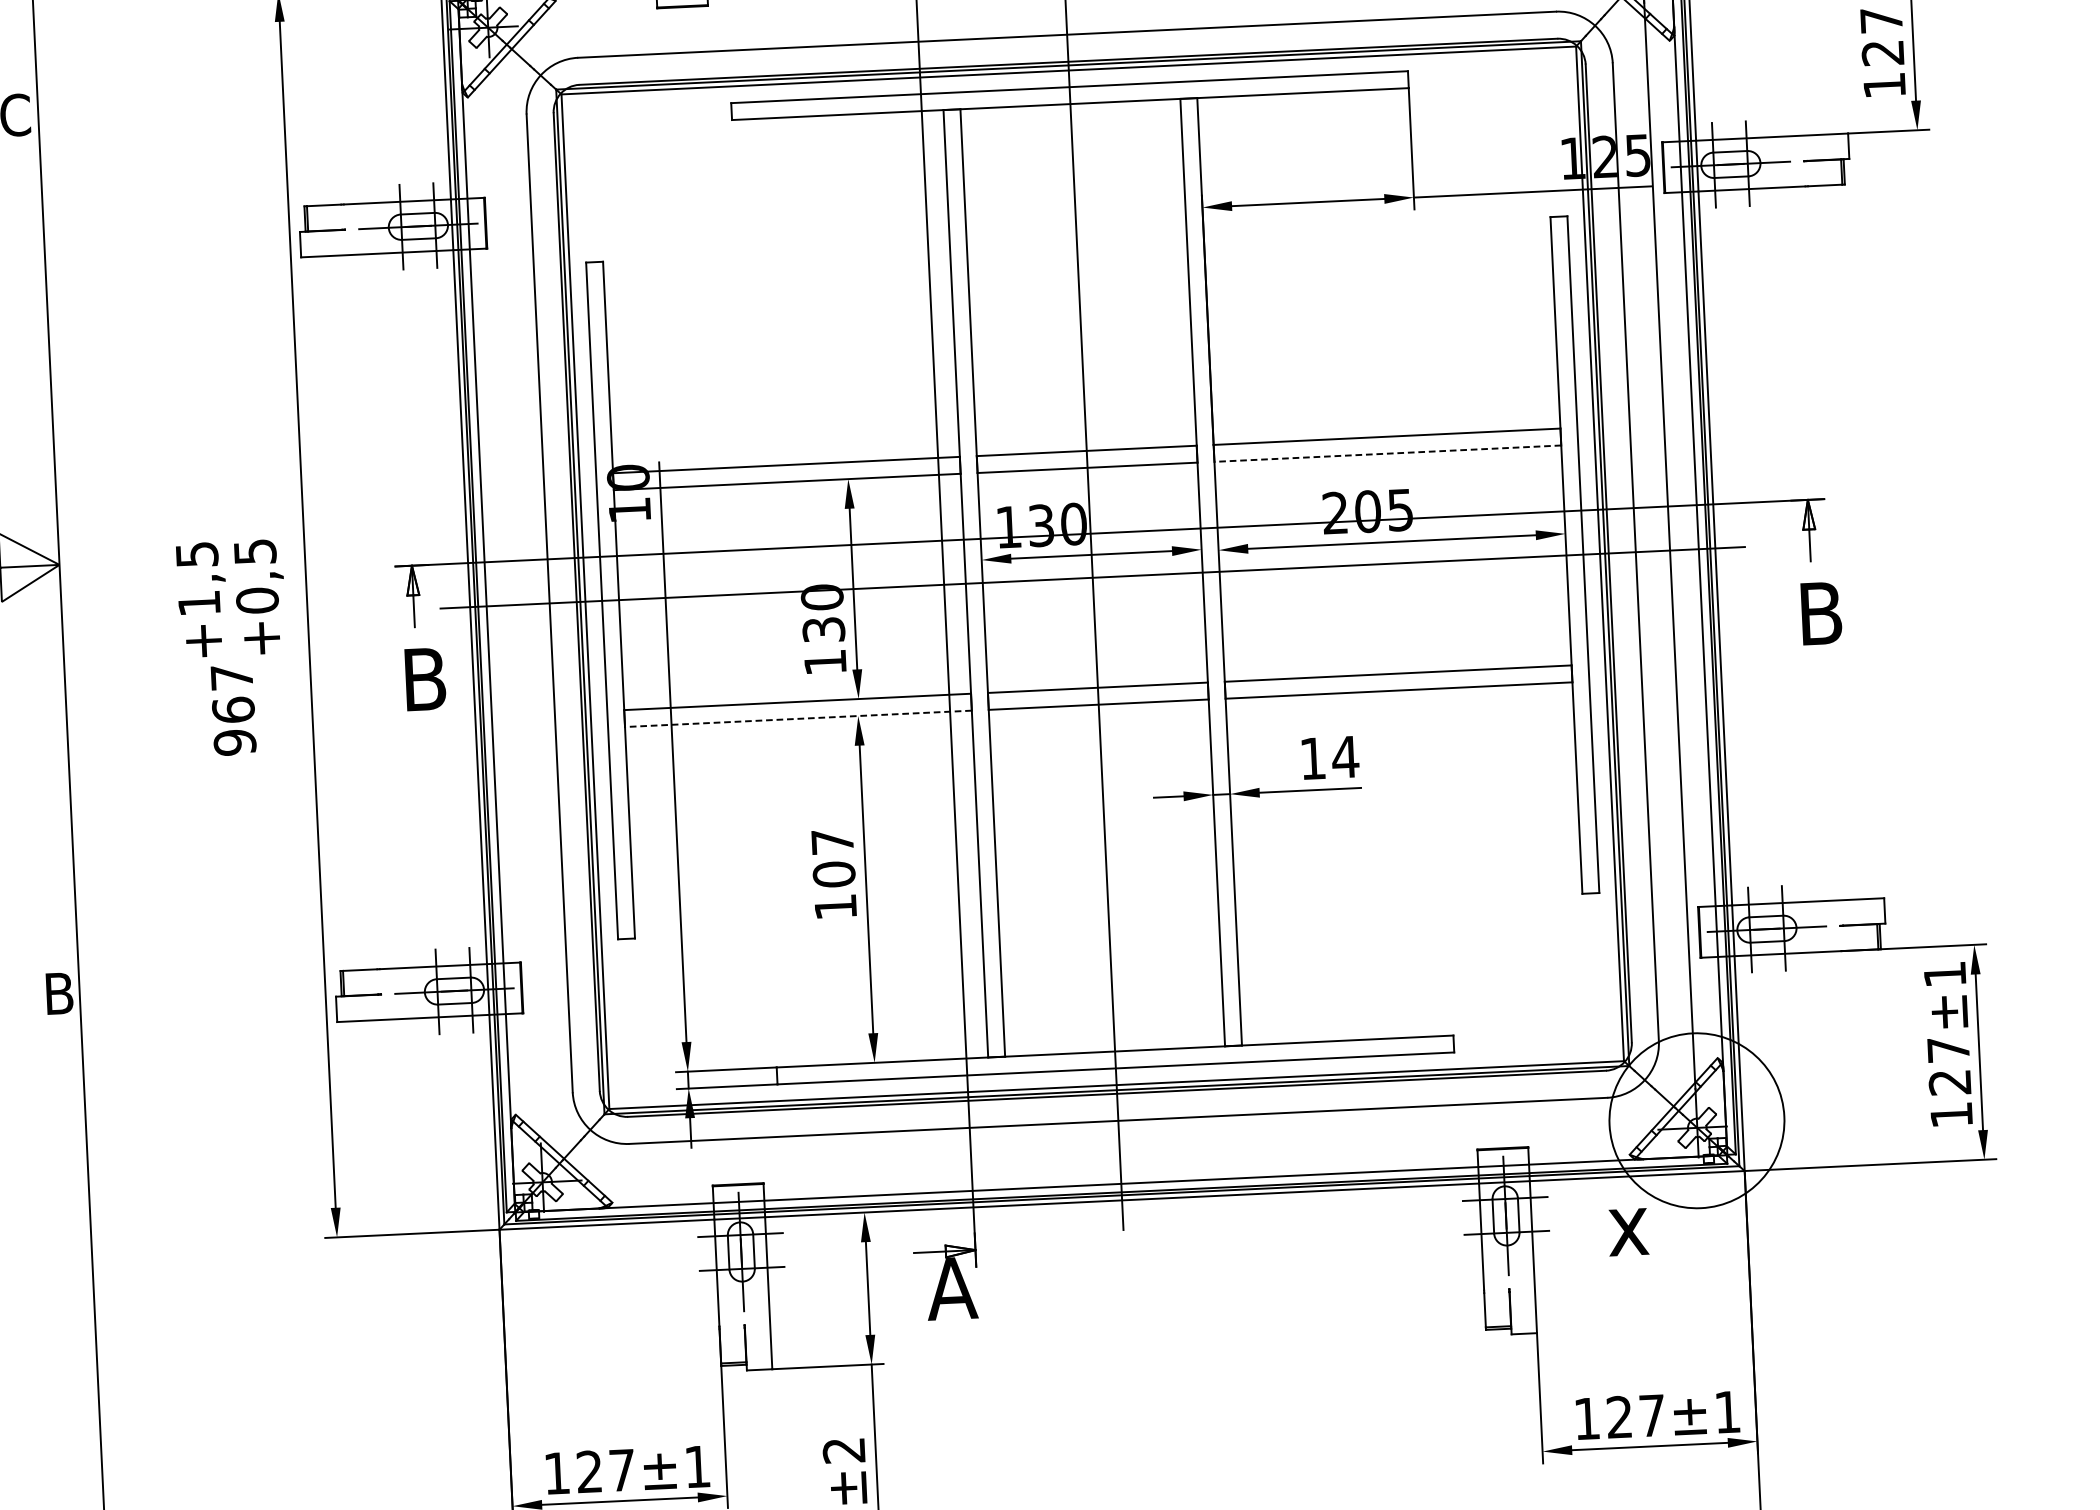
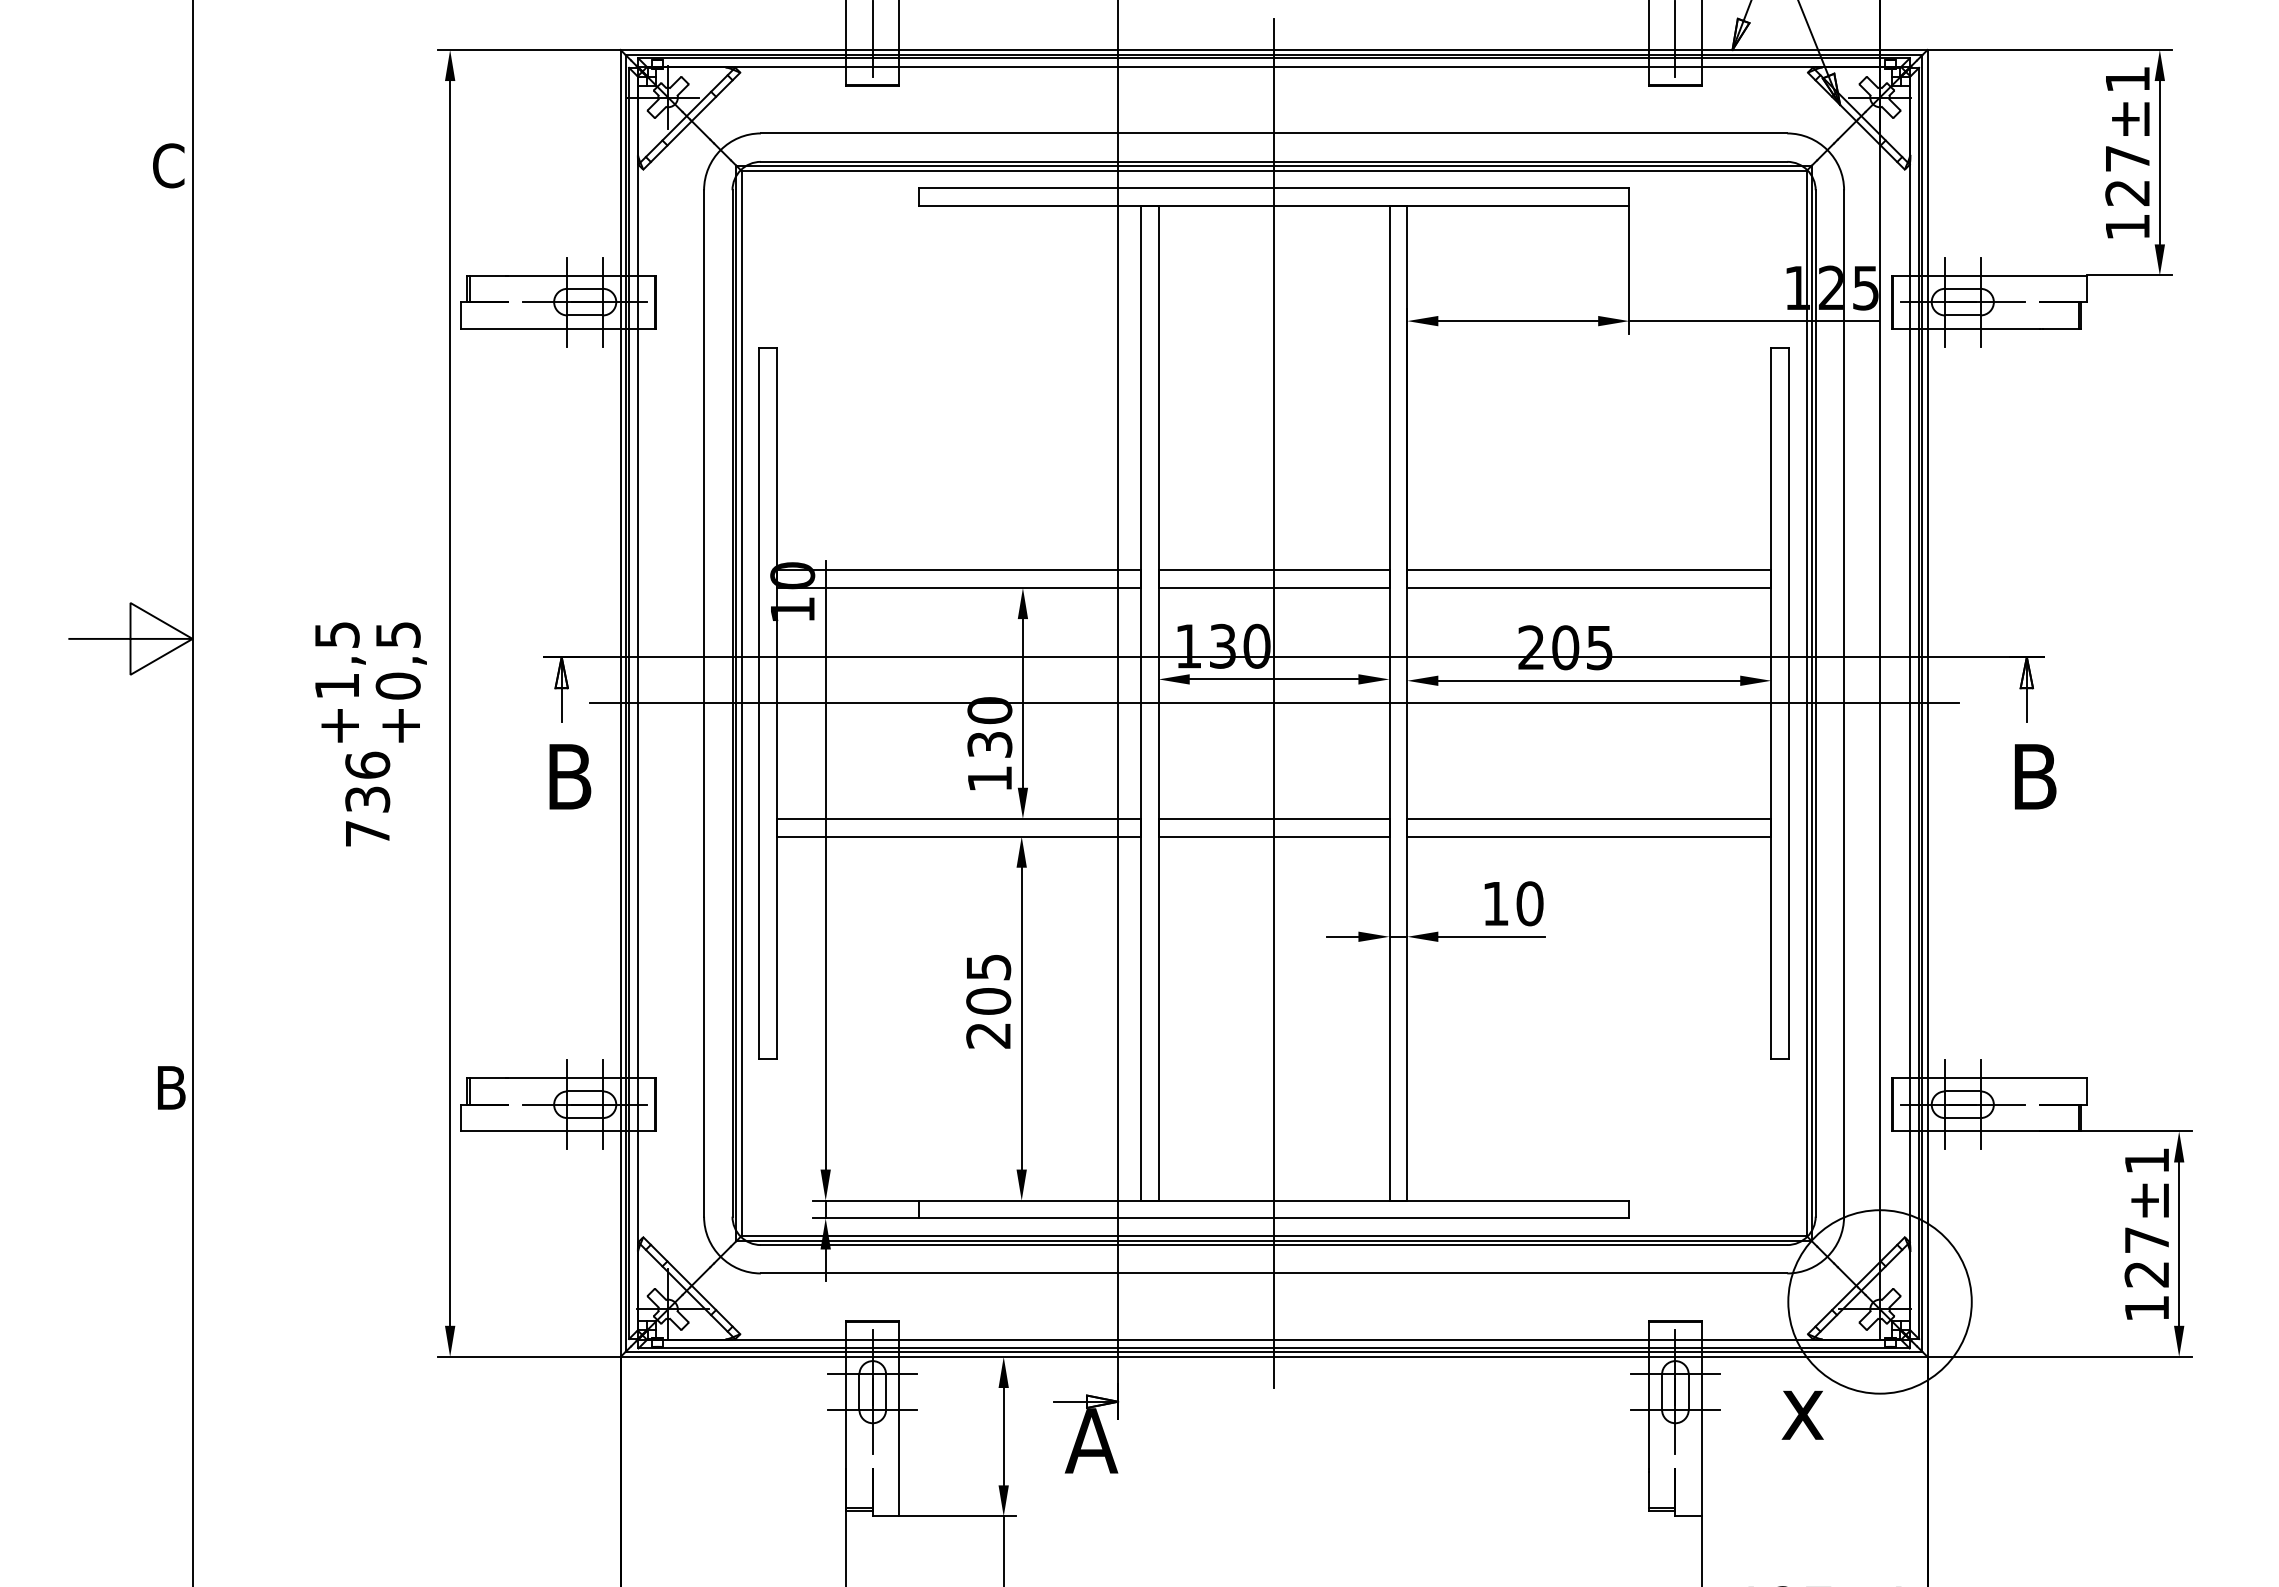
line: (1387, 454) -> (1588, 588), dashed -> solid
text: (233, 710) -> (367, 799), 967 -> 736
line: (798, 718) -> (958, 836), dashed -> solid
text: (1345, 756) -> (1529, 903), 14 -> 10
text: (834, 874) -> (988, 1001), 107 -> 205

